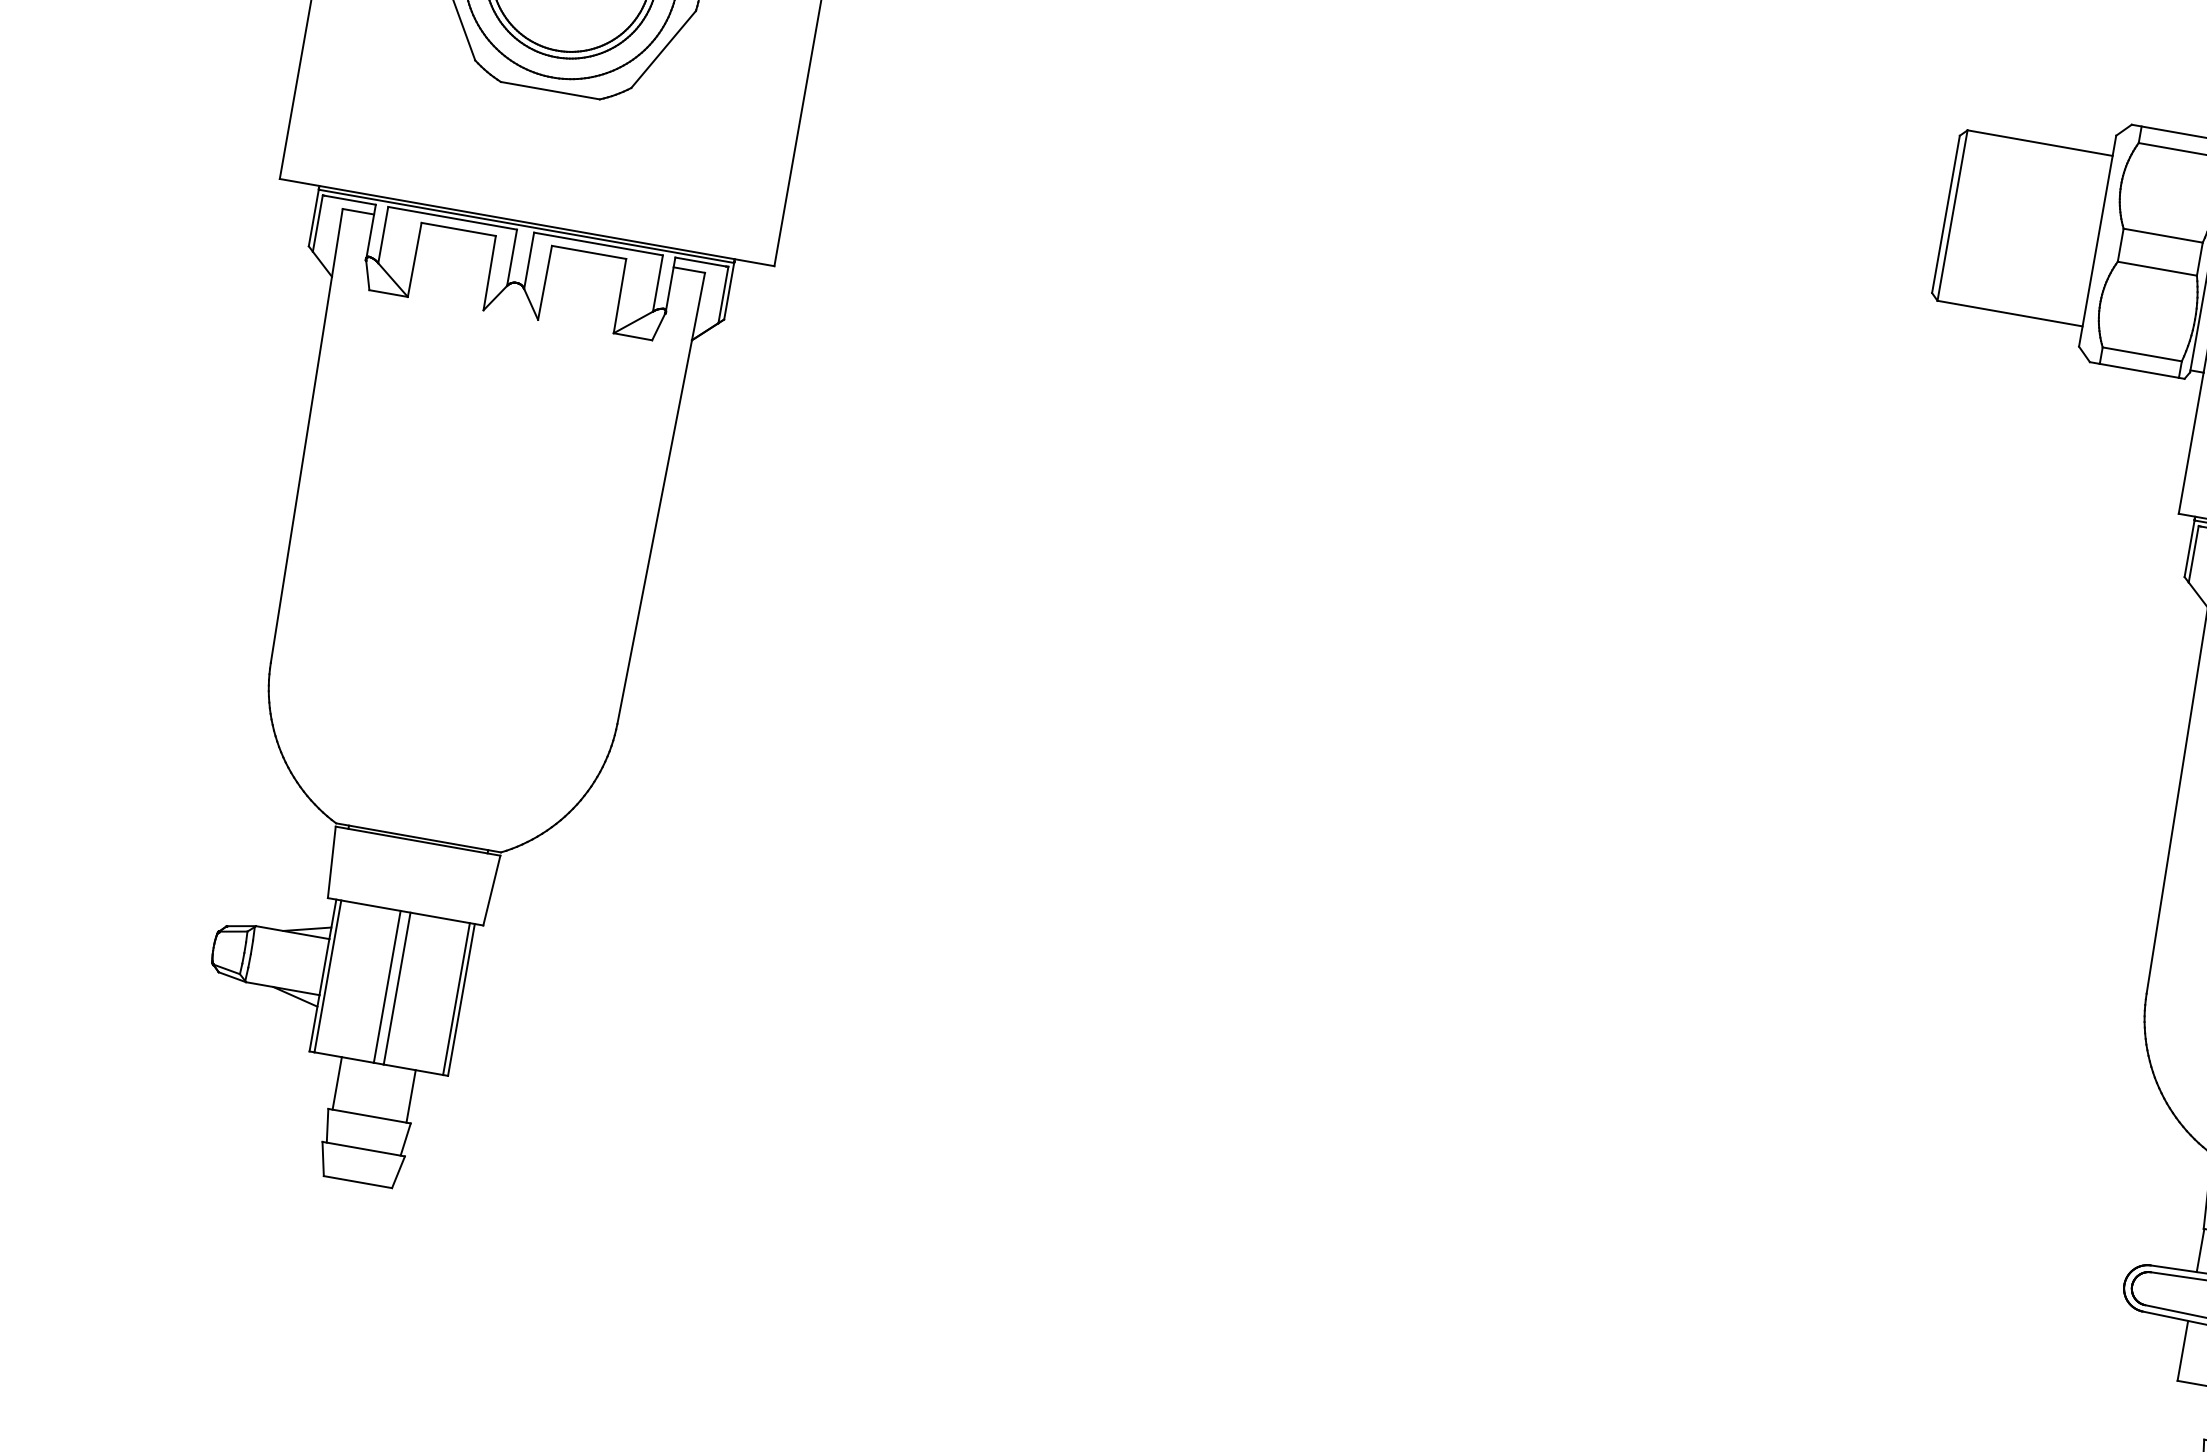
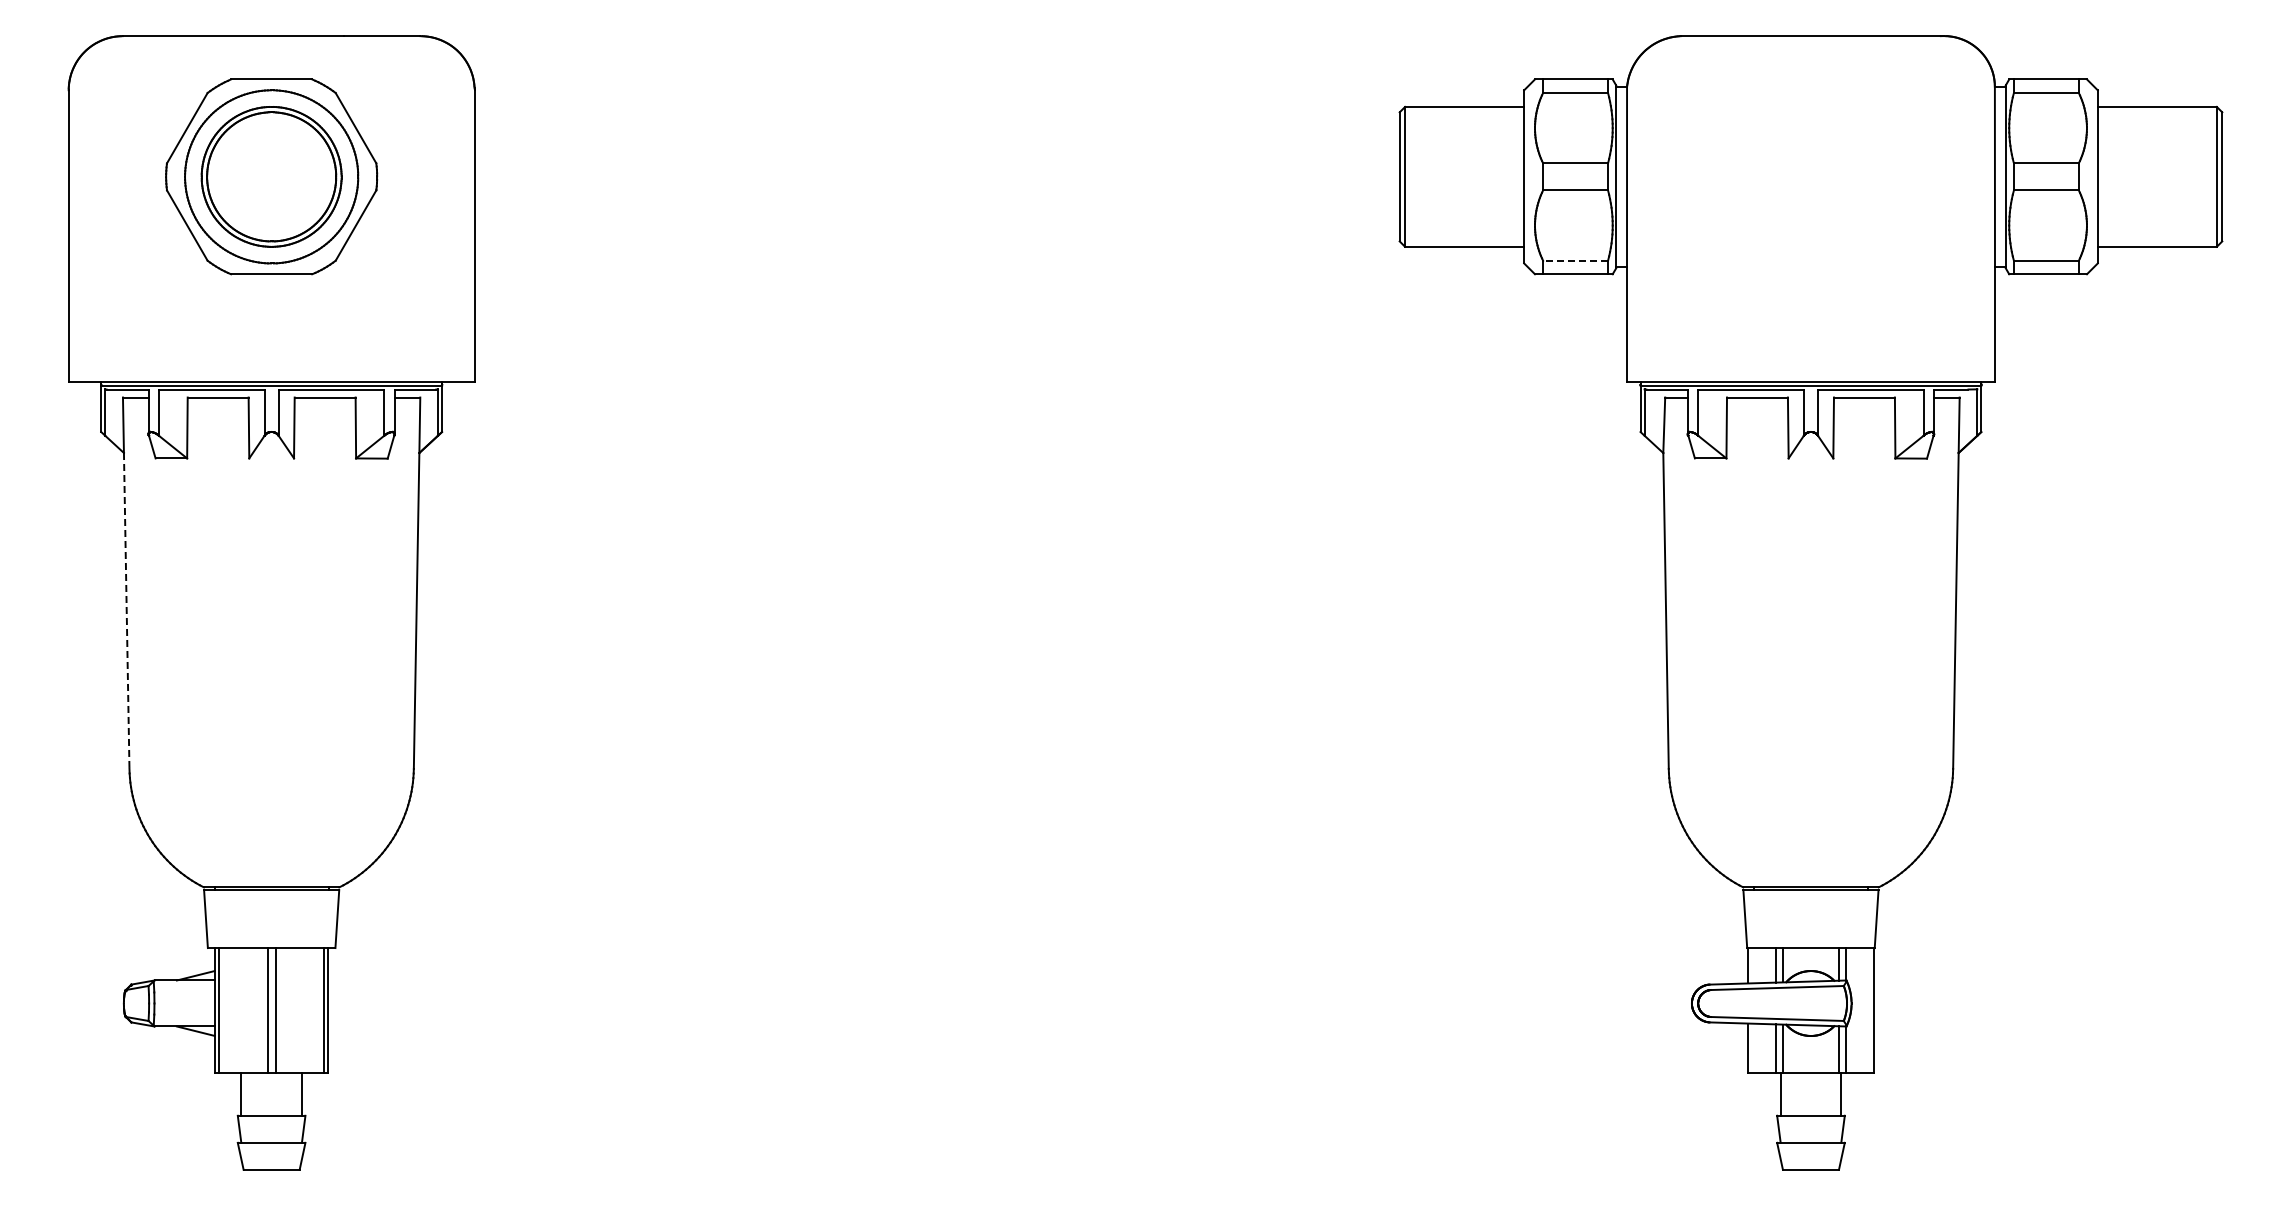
line: (2142, 354) -> (1575, 260), solid -> dashed
line: (301, 469) -> (126, 610), solid -> dashed

